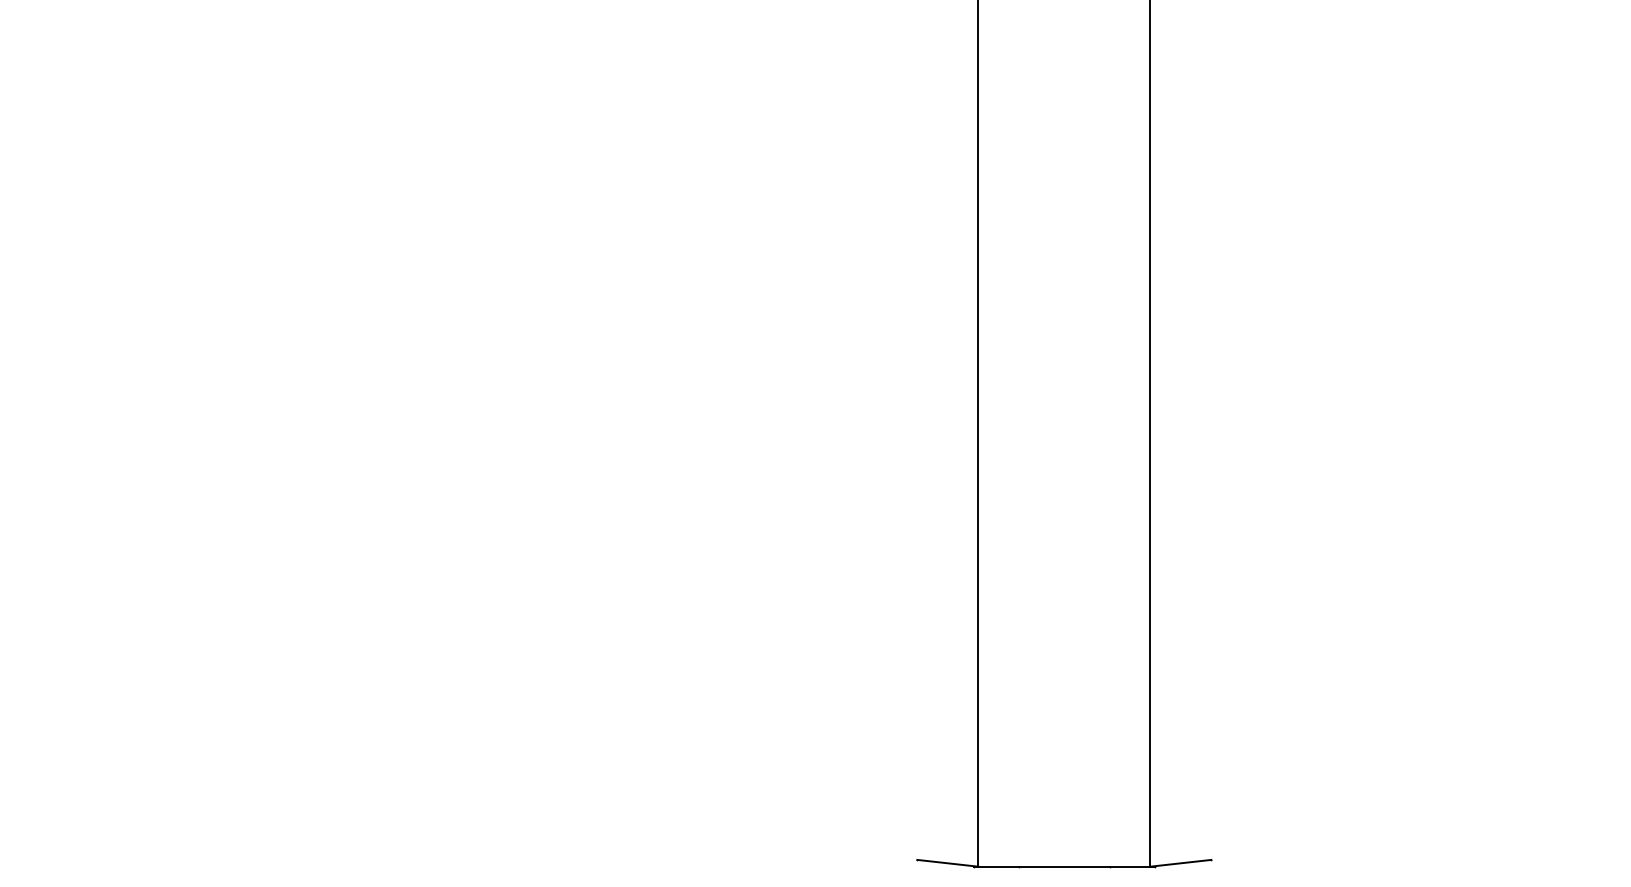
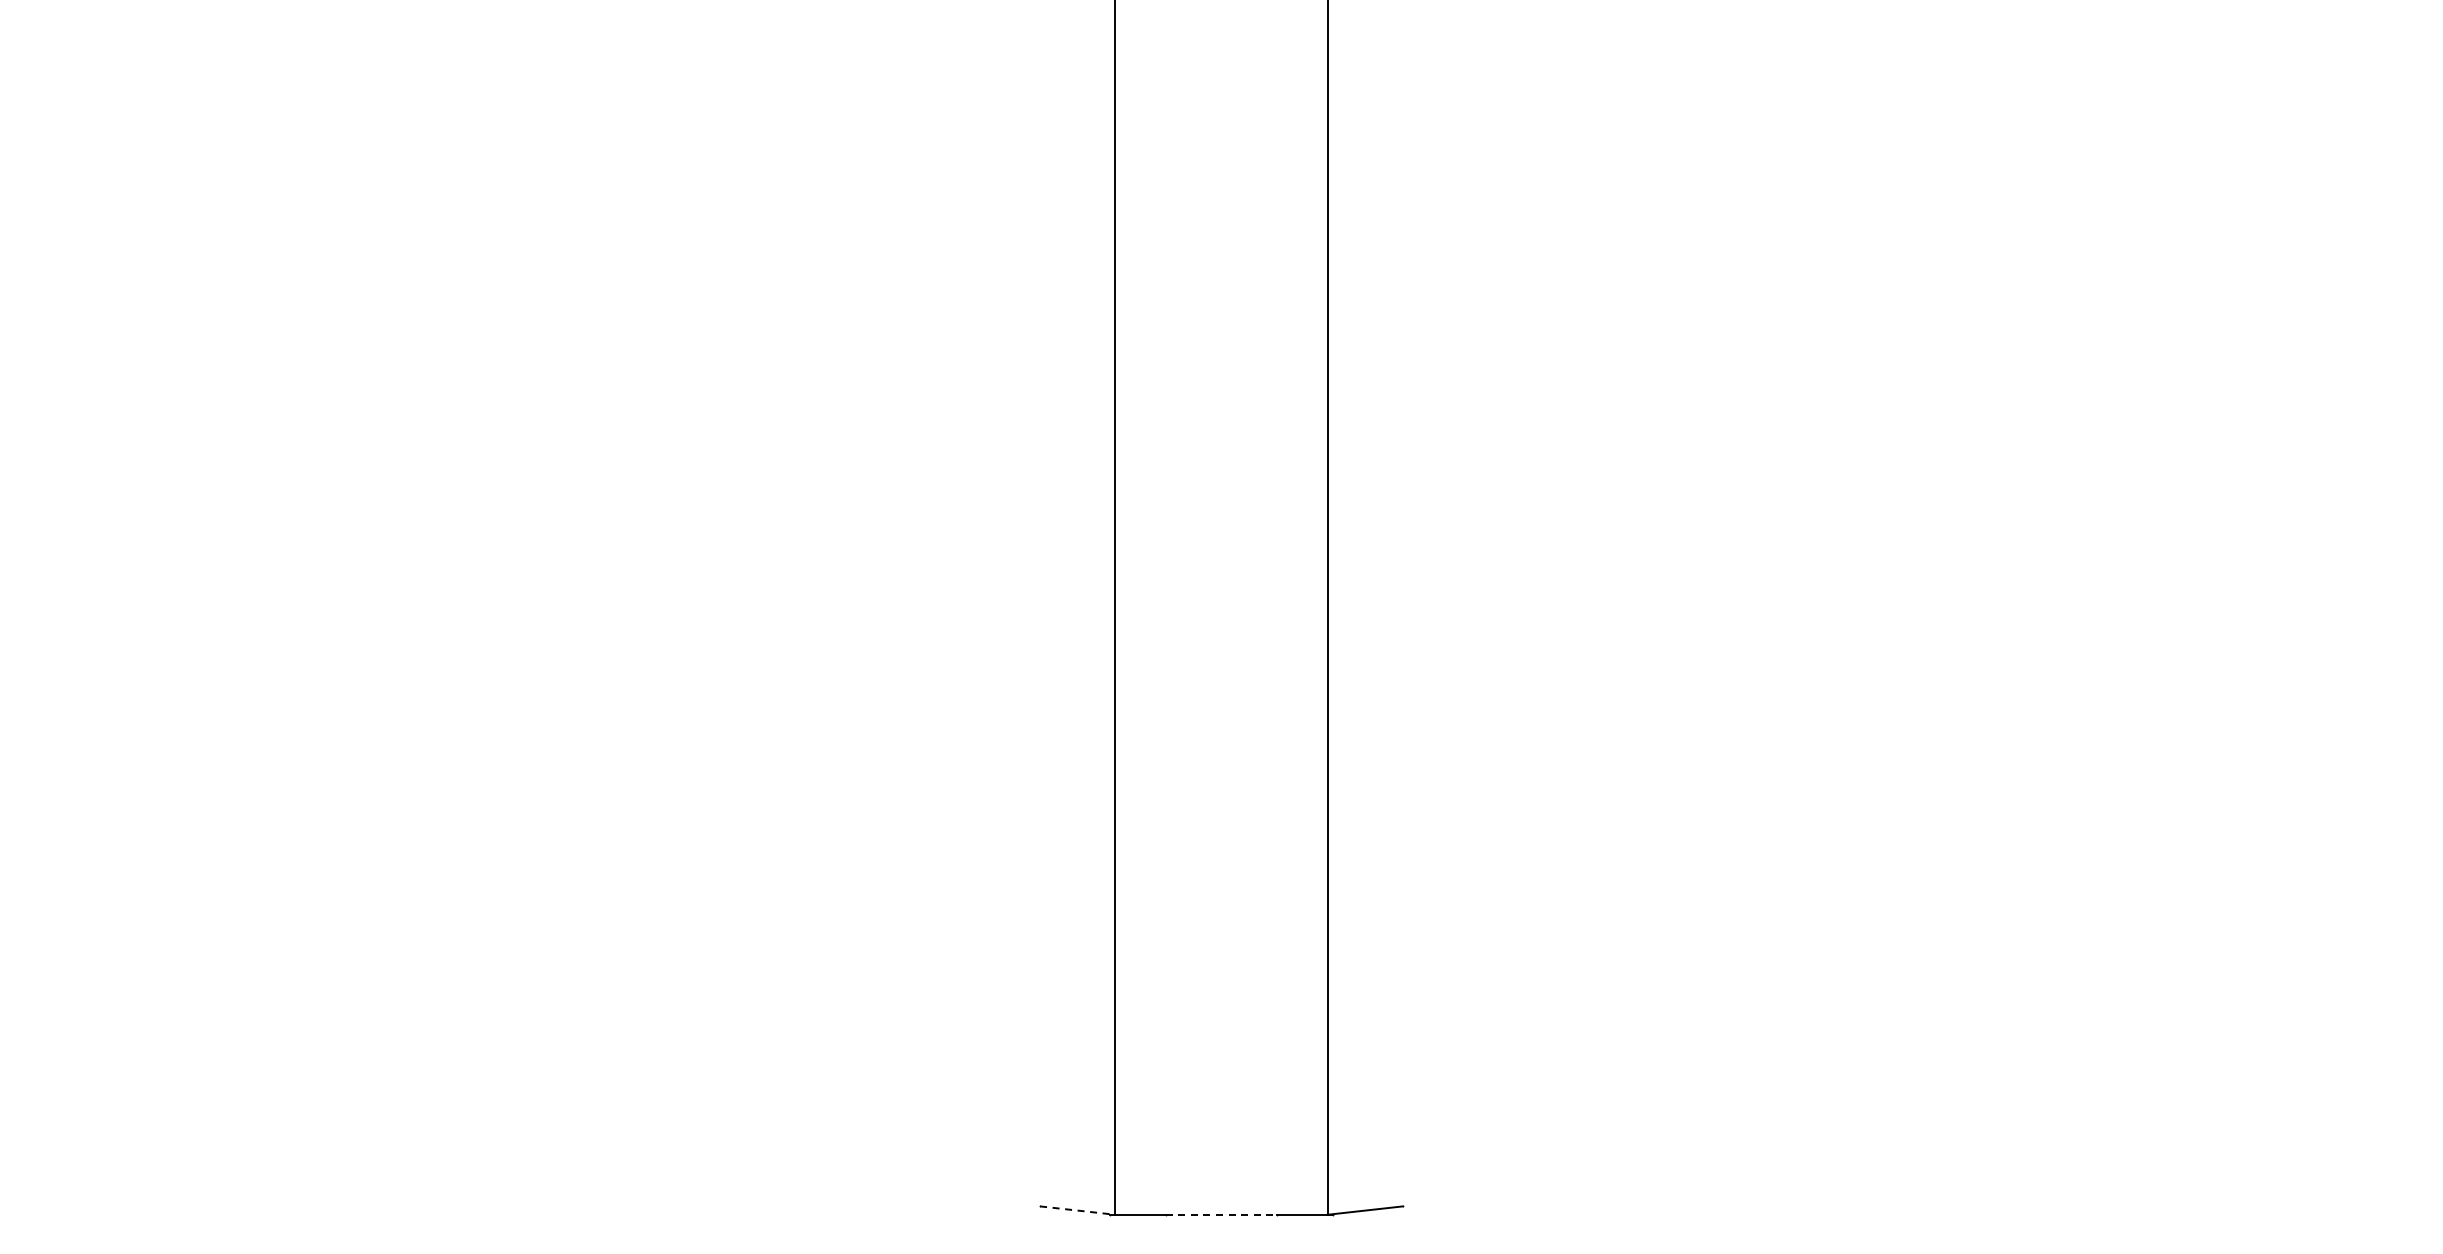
line: (947, 863) -> (1077, 1210), solid -> dashed
line: (1064, 866) -> (1221, 1214), solid -> dashed

